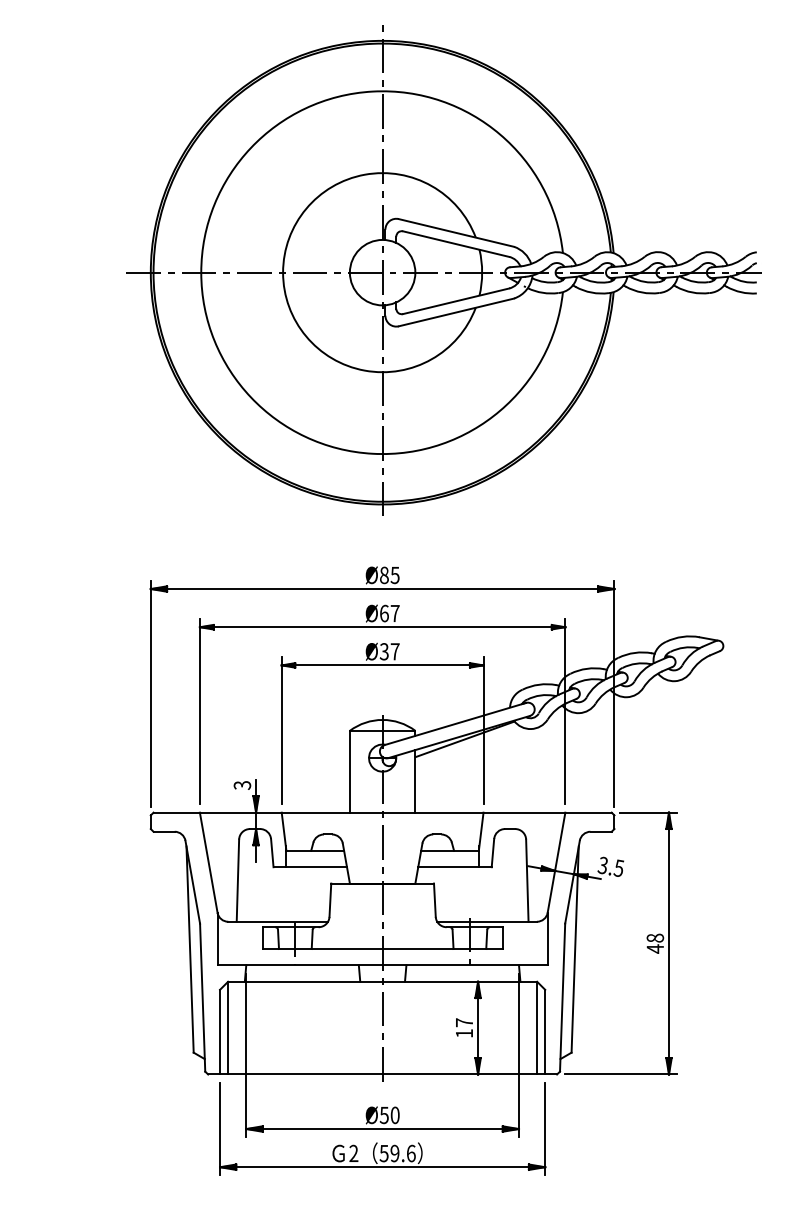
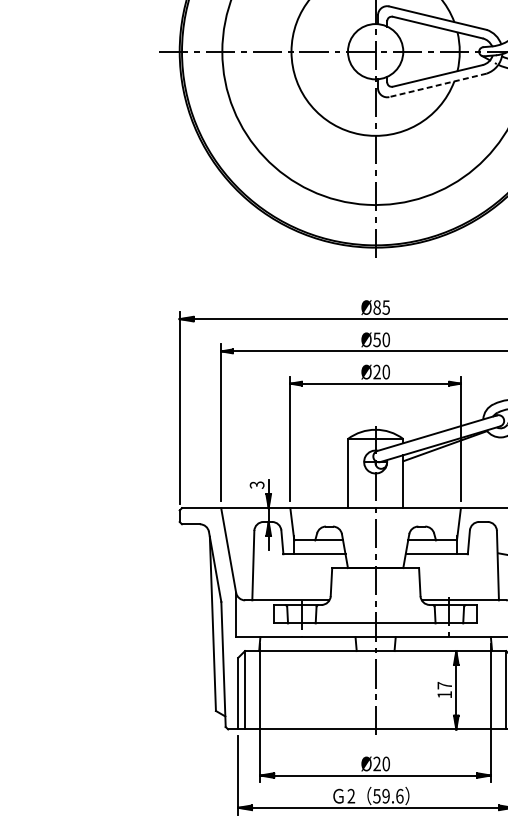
line: (456, 312) -> (438, 85), solid -> dashed
text: (389, 613) -> (381, 339), Ø67 -> Ø50
text: (389, 651) -> (381, 371), Ø37 -> Ø20
text: (383, 1115) -> (376, 764), Ø50 -> Ø20

